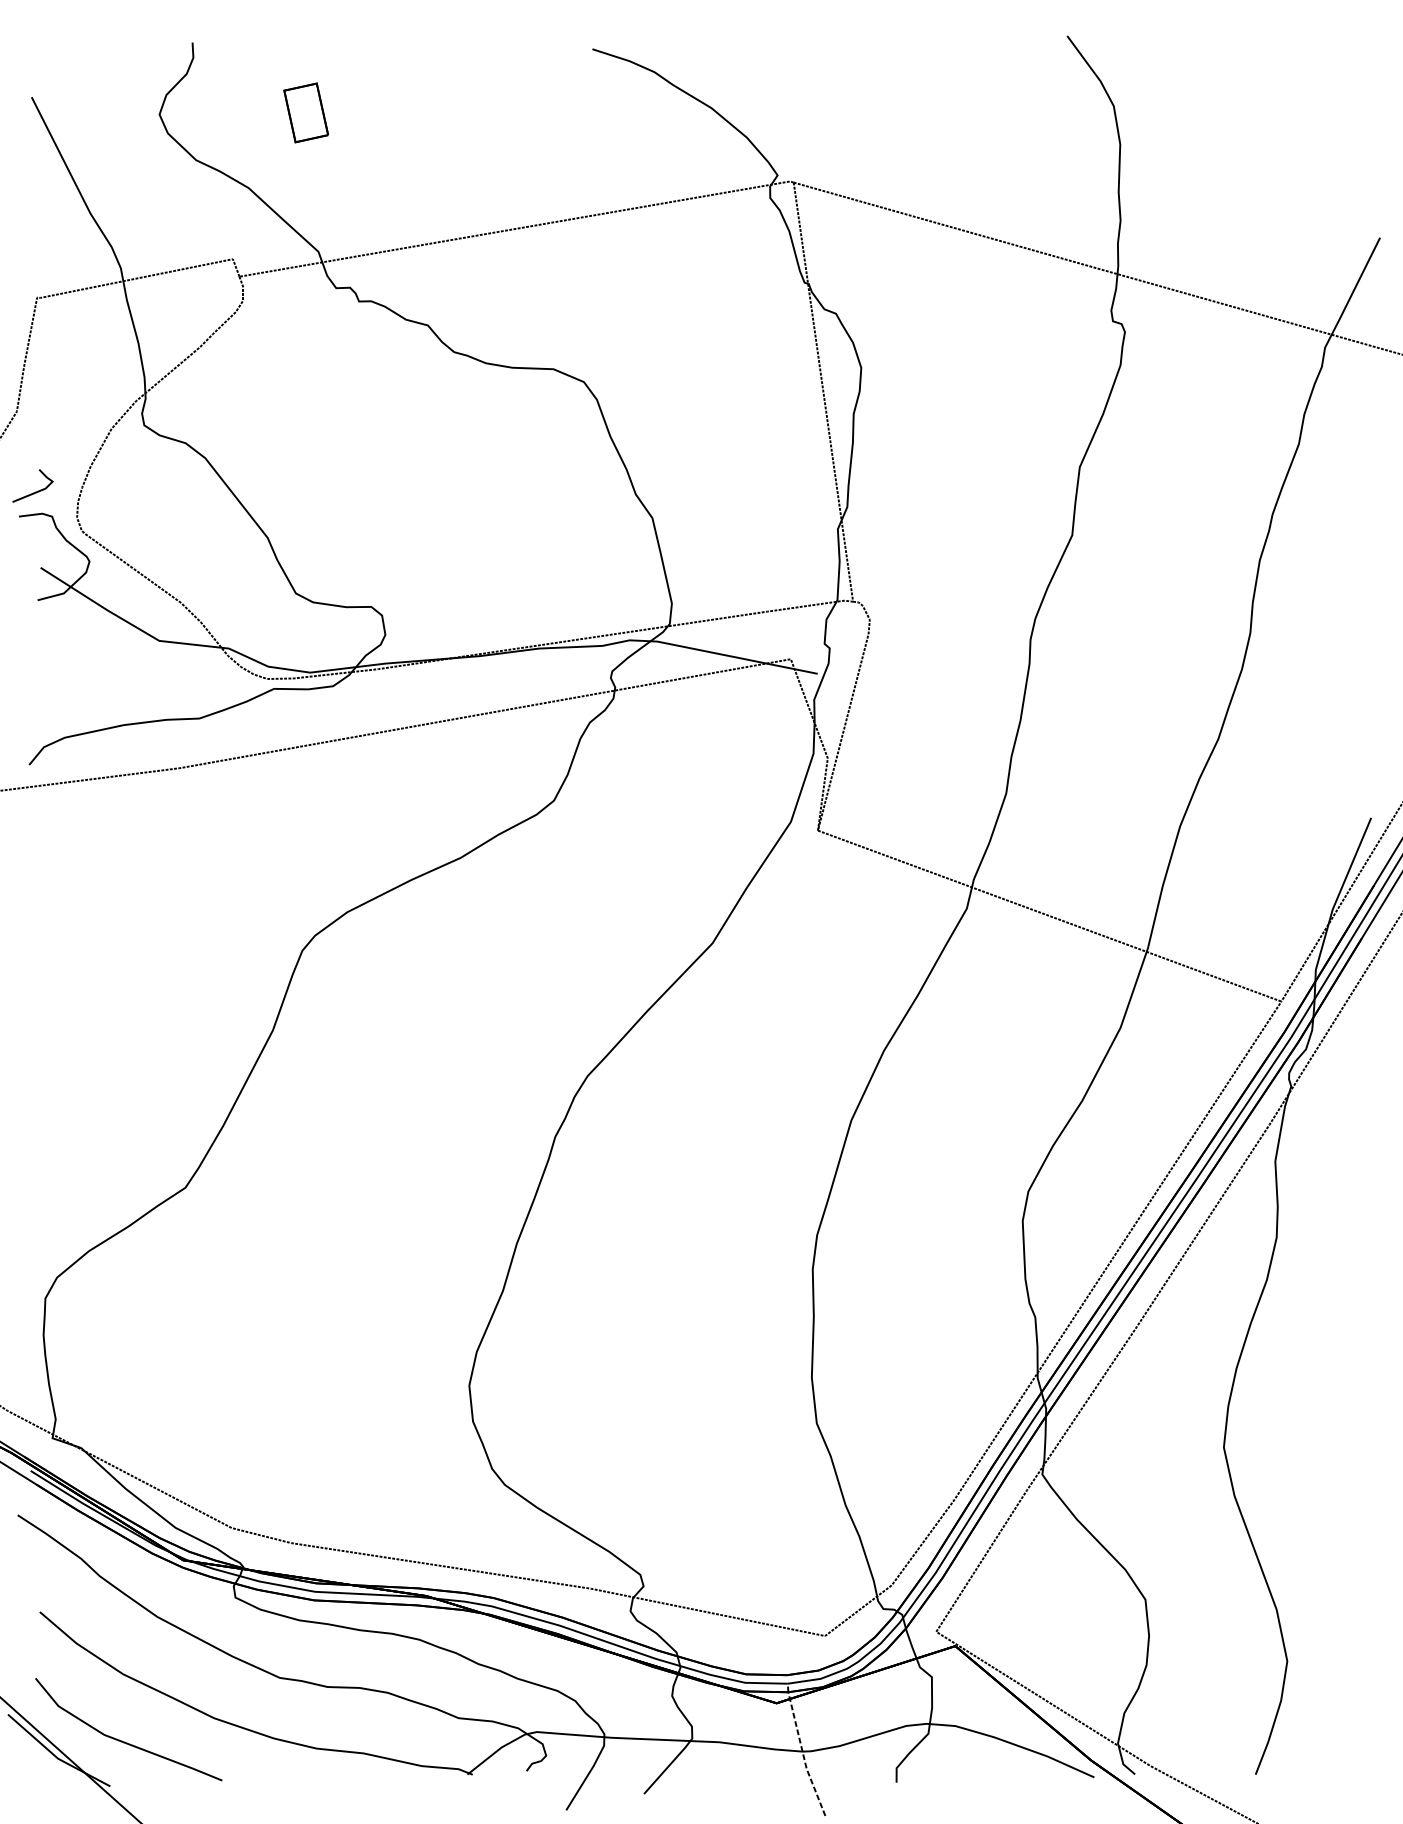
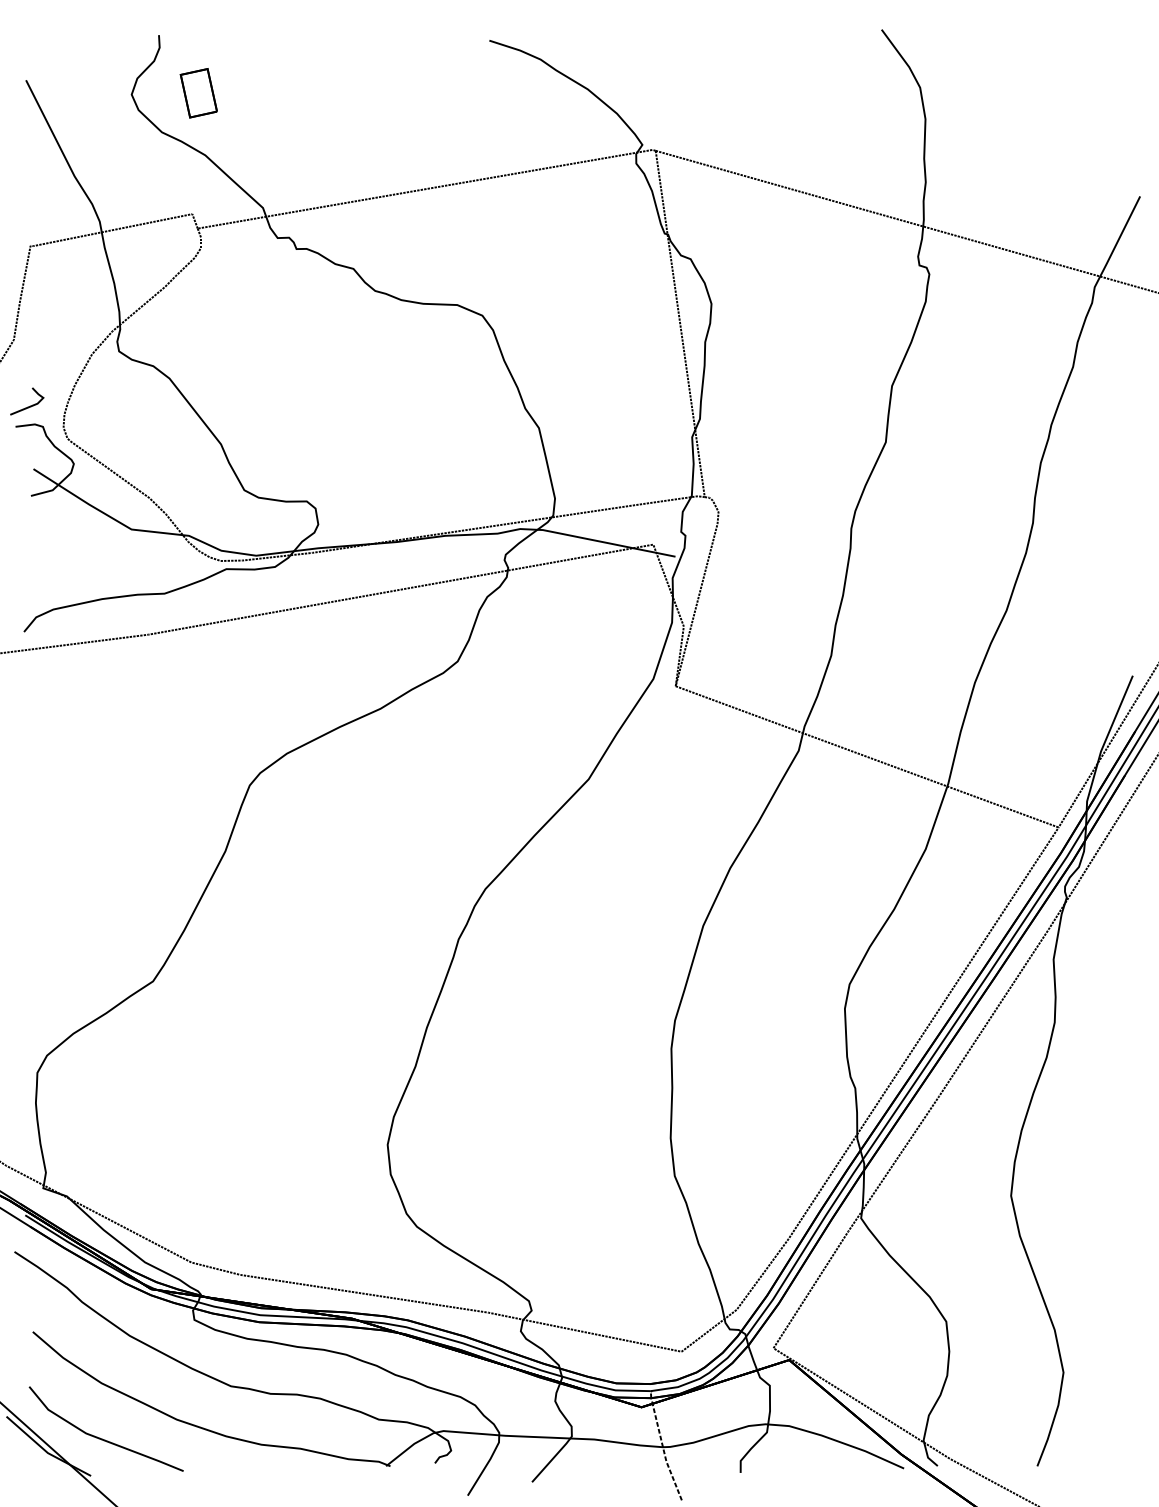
part: (305, 113) -> (198, 93), moved

